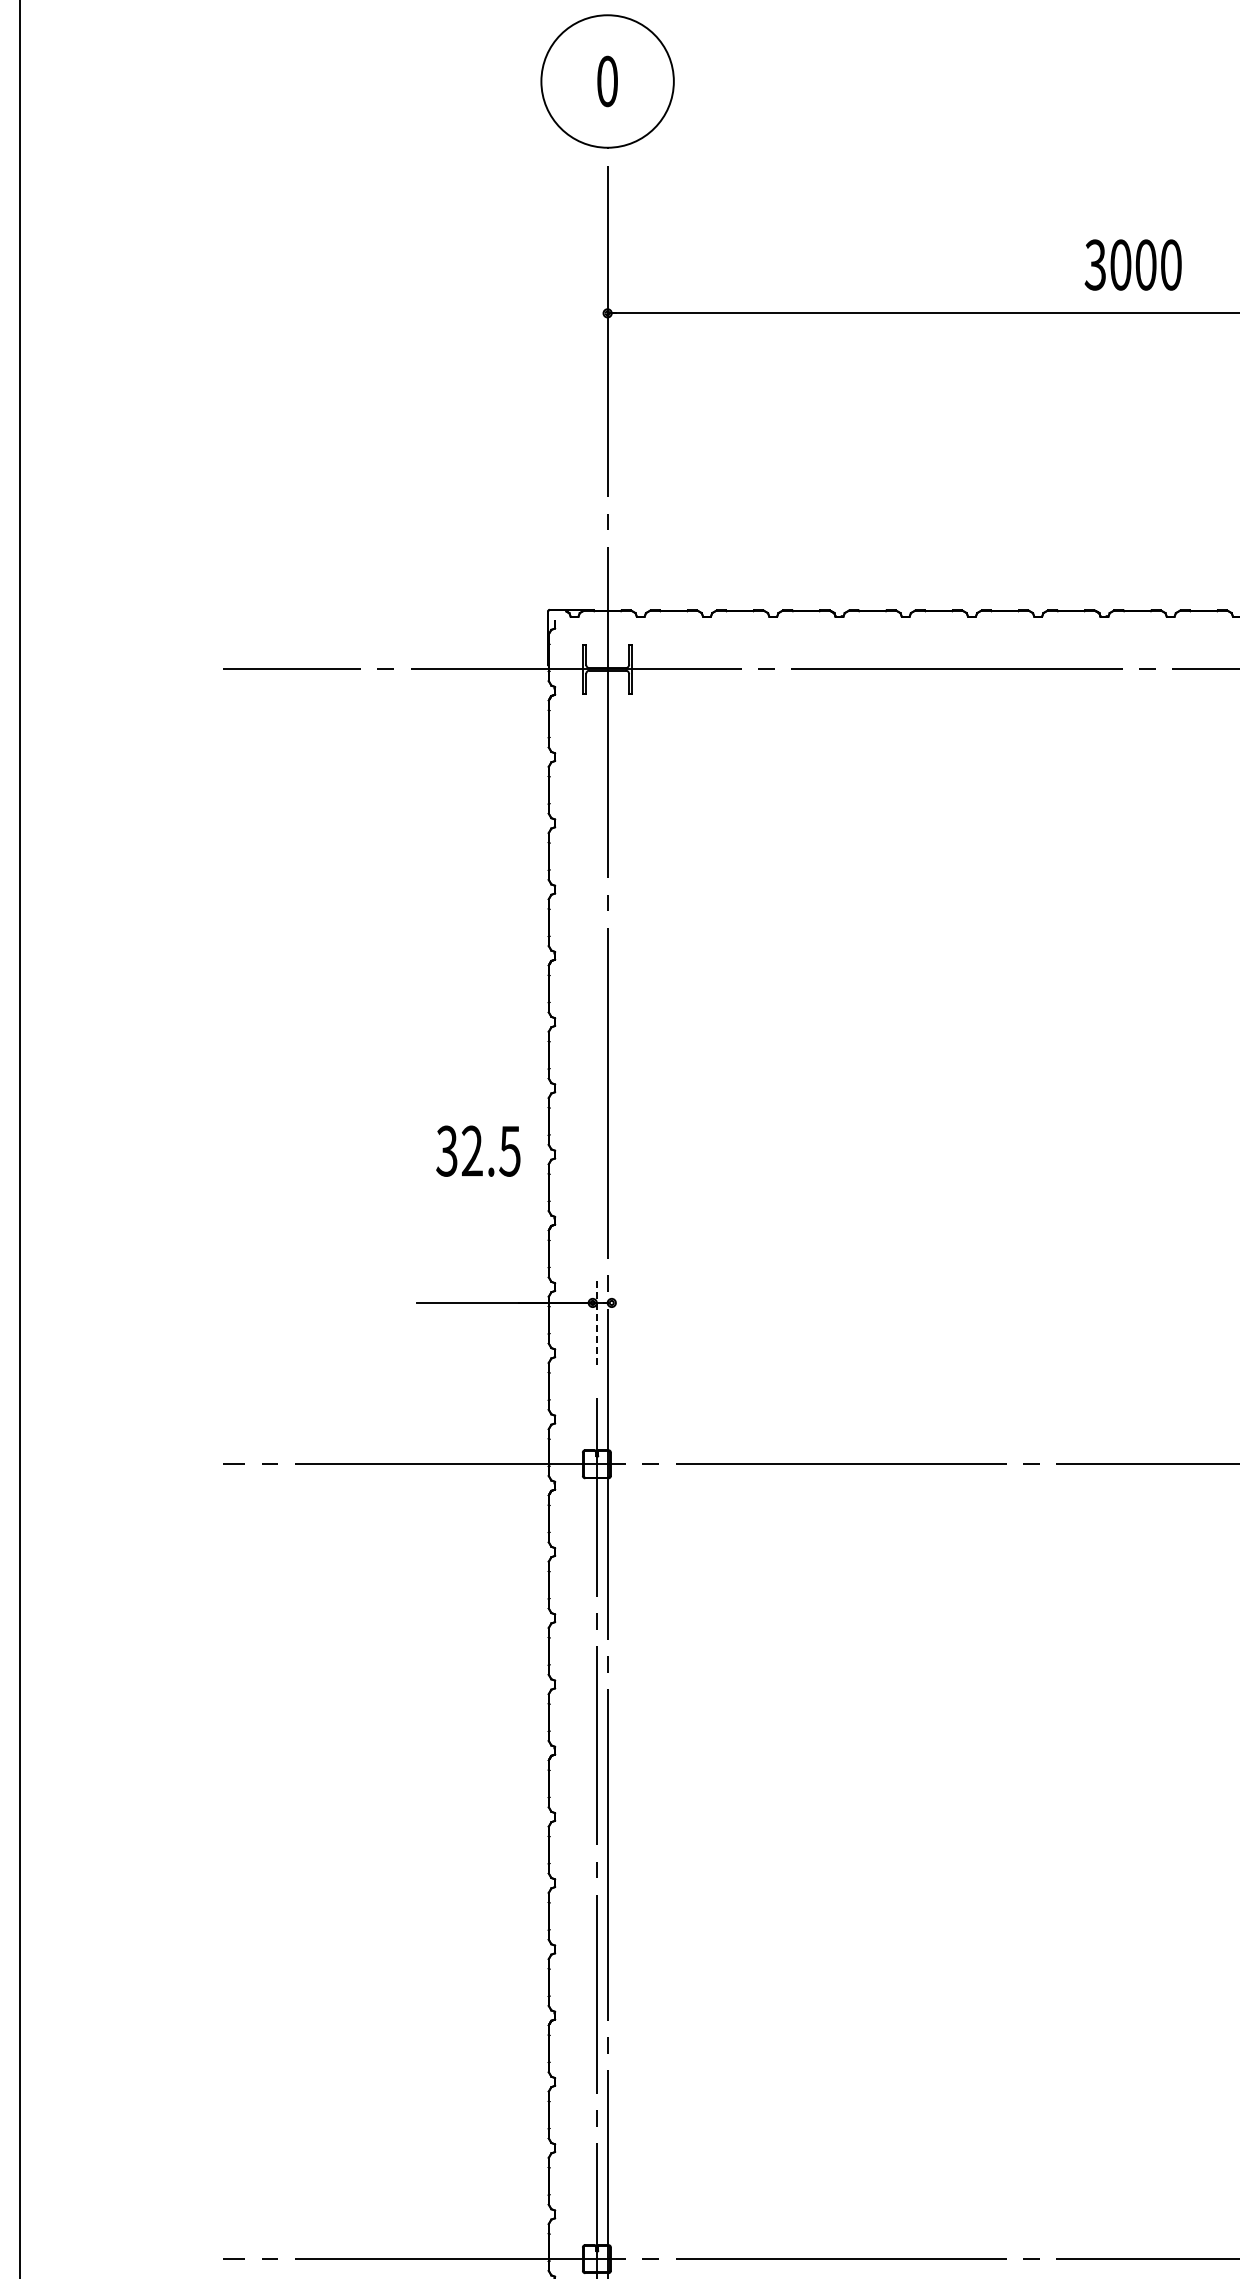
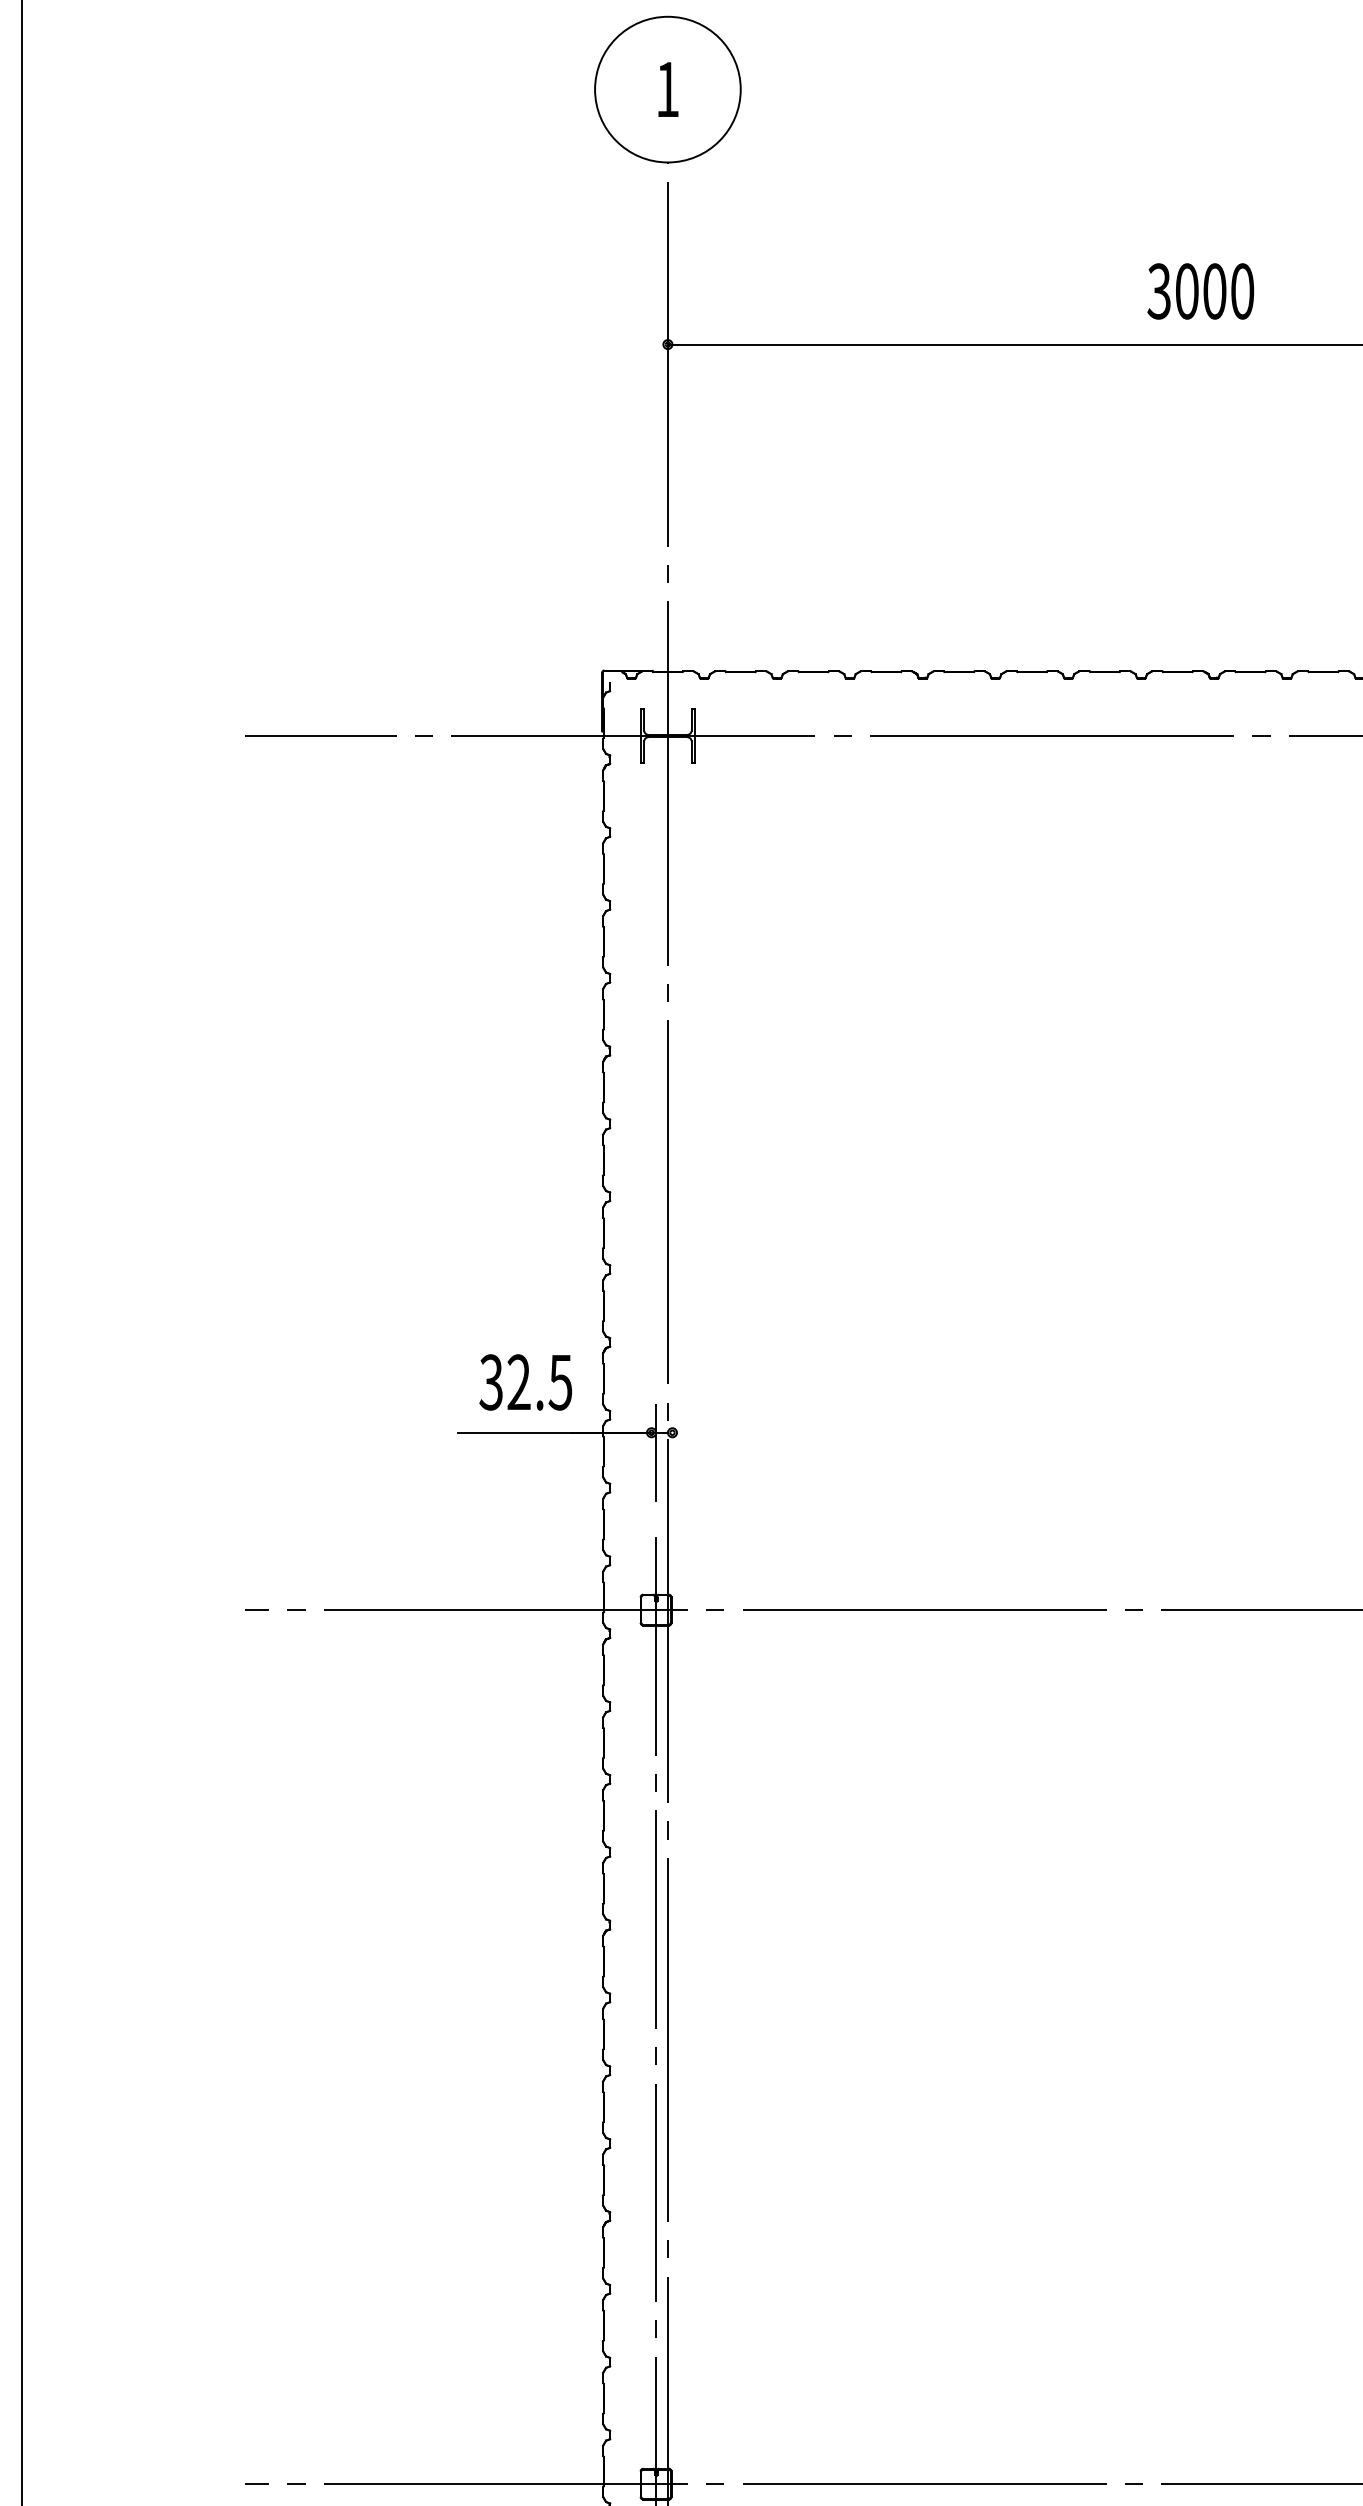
text: (607, 81) -> (667, 89), 0 -> 1
text: (1132, 264) -> (1199, 290), moved
text: (478, 1150) -> (525, 1381), moved
line: (596, 1321) -> (655, 1453), dashed -> solid

